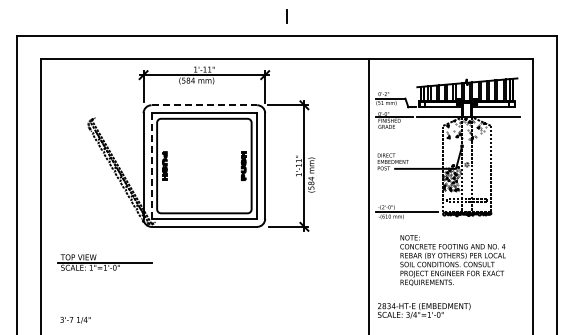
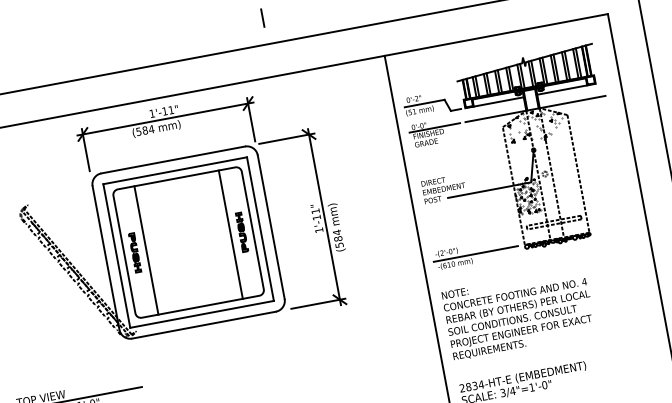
line: (204, 105) -> (173, 160), dashed -> solid
line: (173, 165) -> (146, 249), added
line: (235, 165) -> (230, 233), added
line: (151, 166) -> (116, 256), dashed -> solid
text: (452, 260) -> (518, 313), moved

